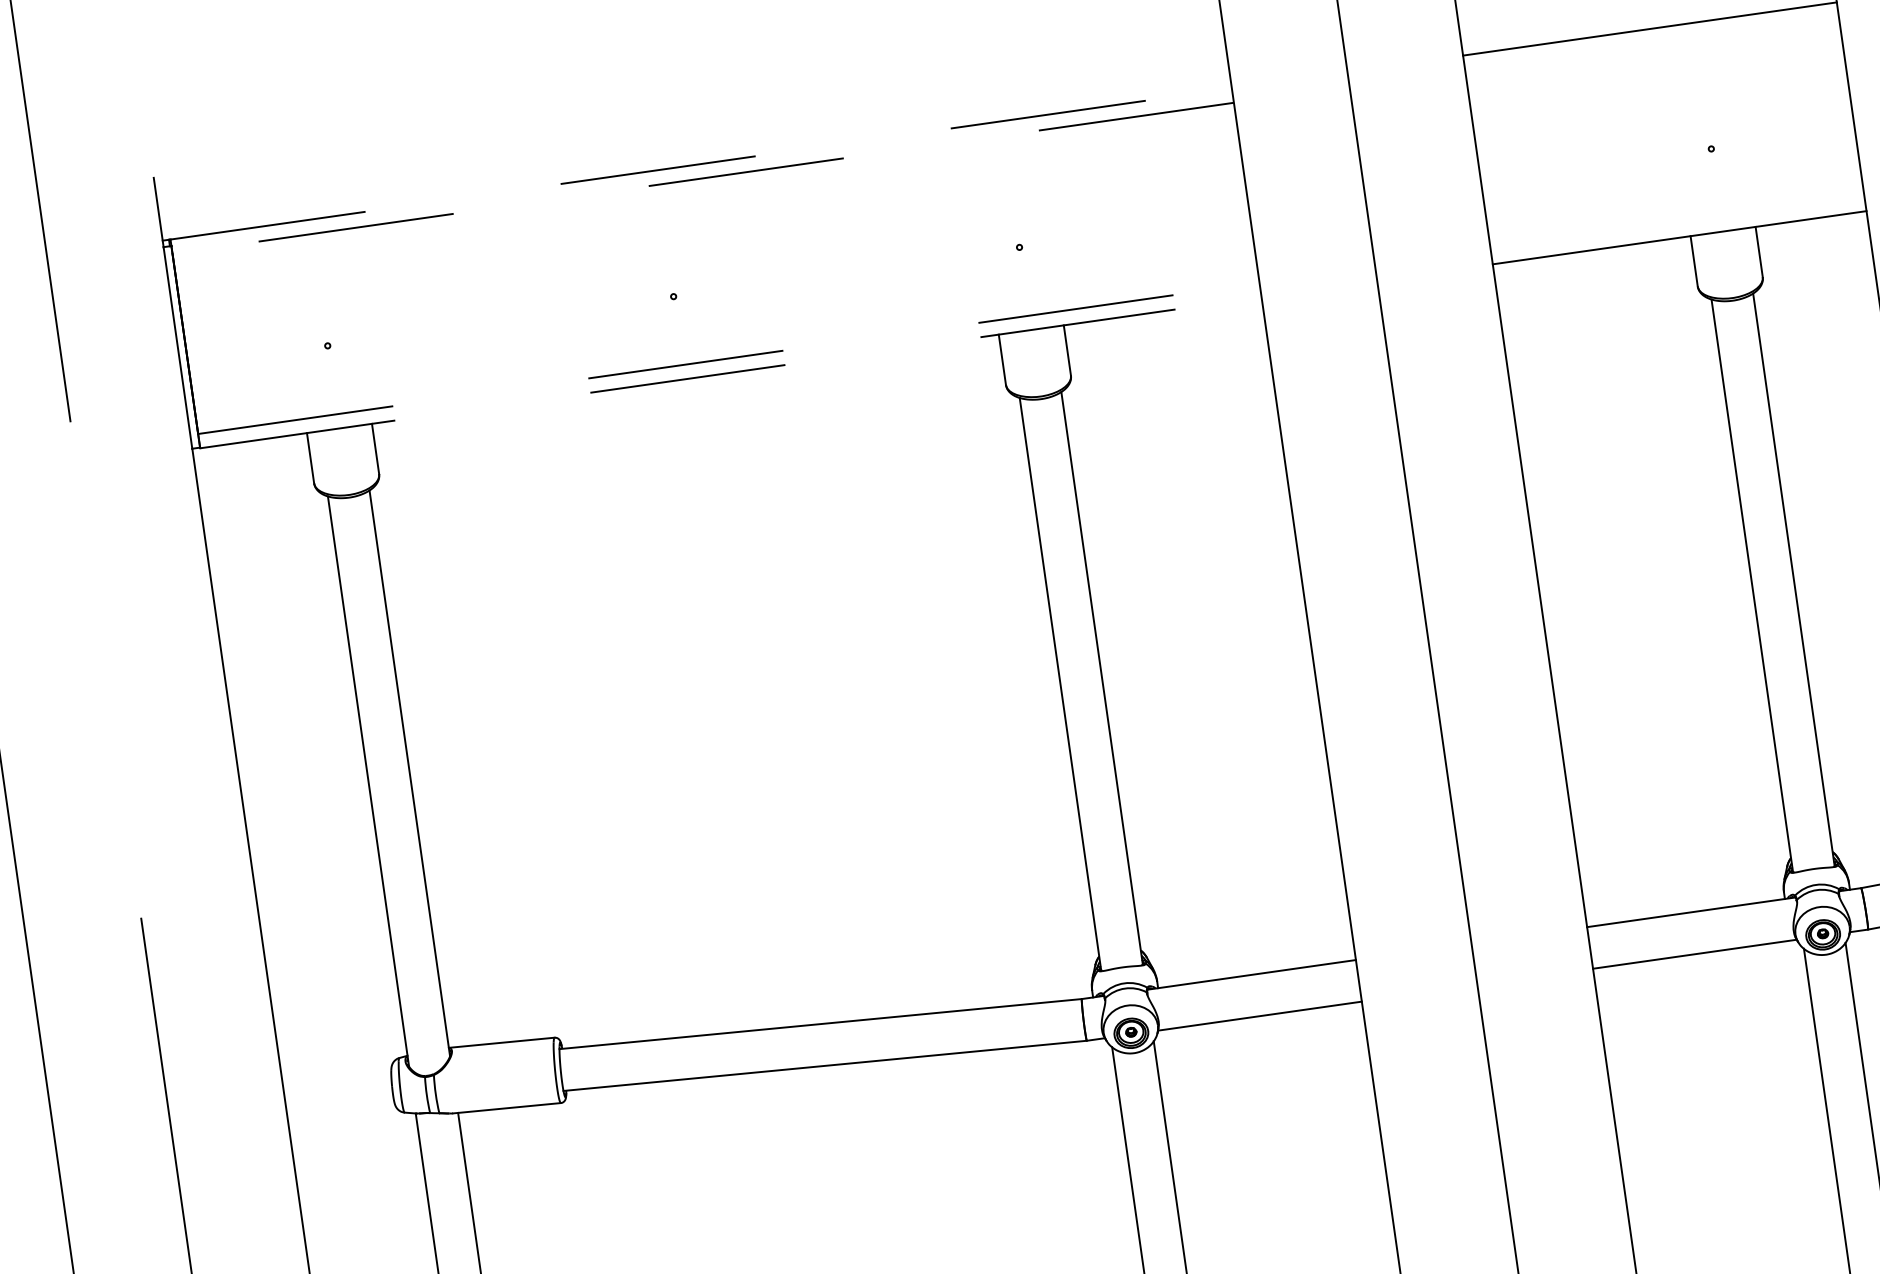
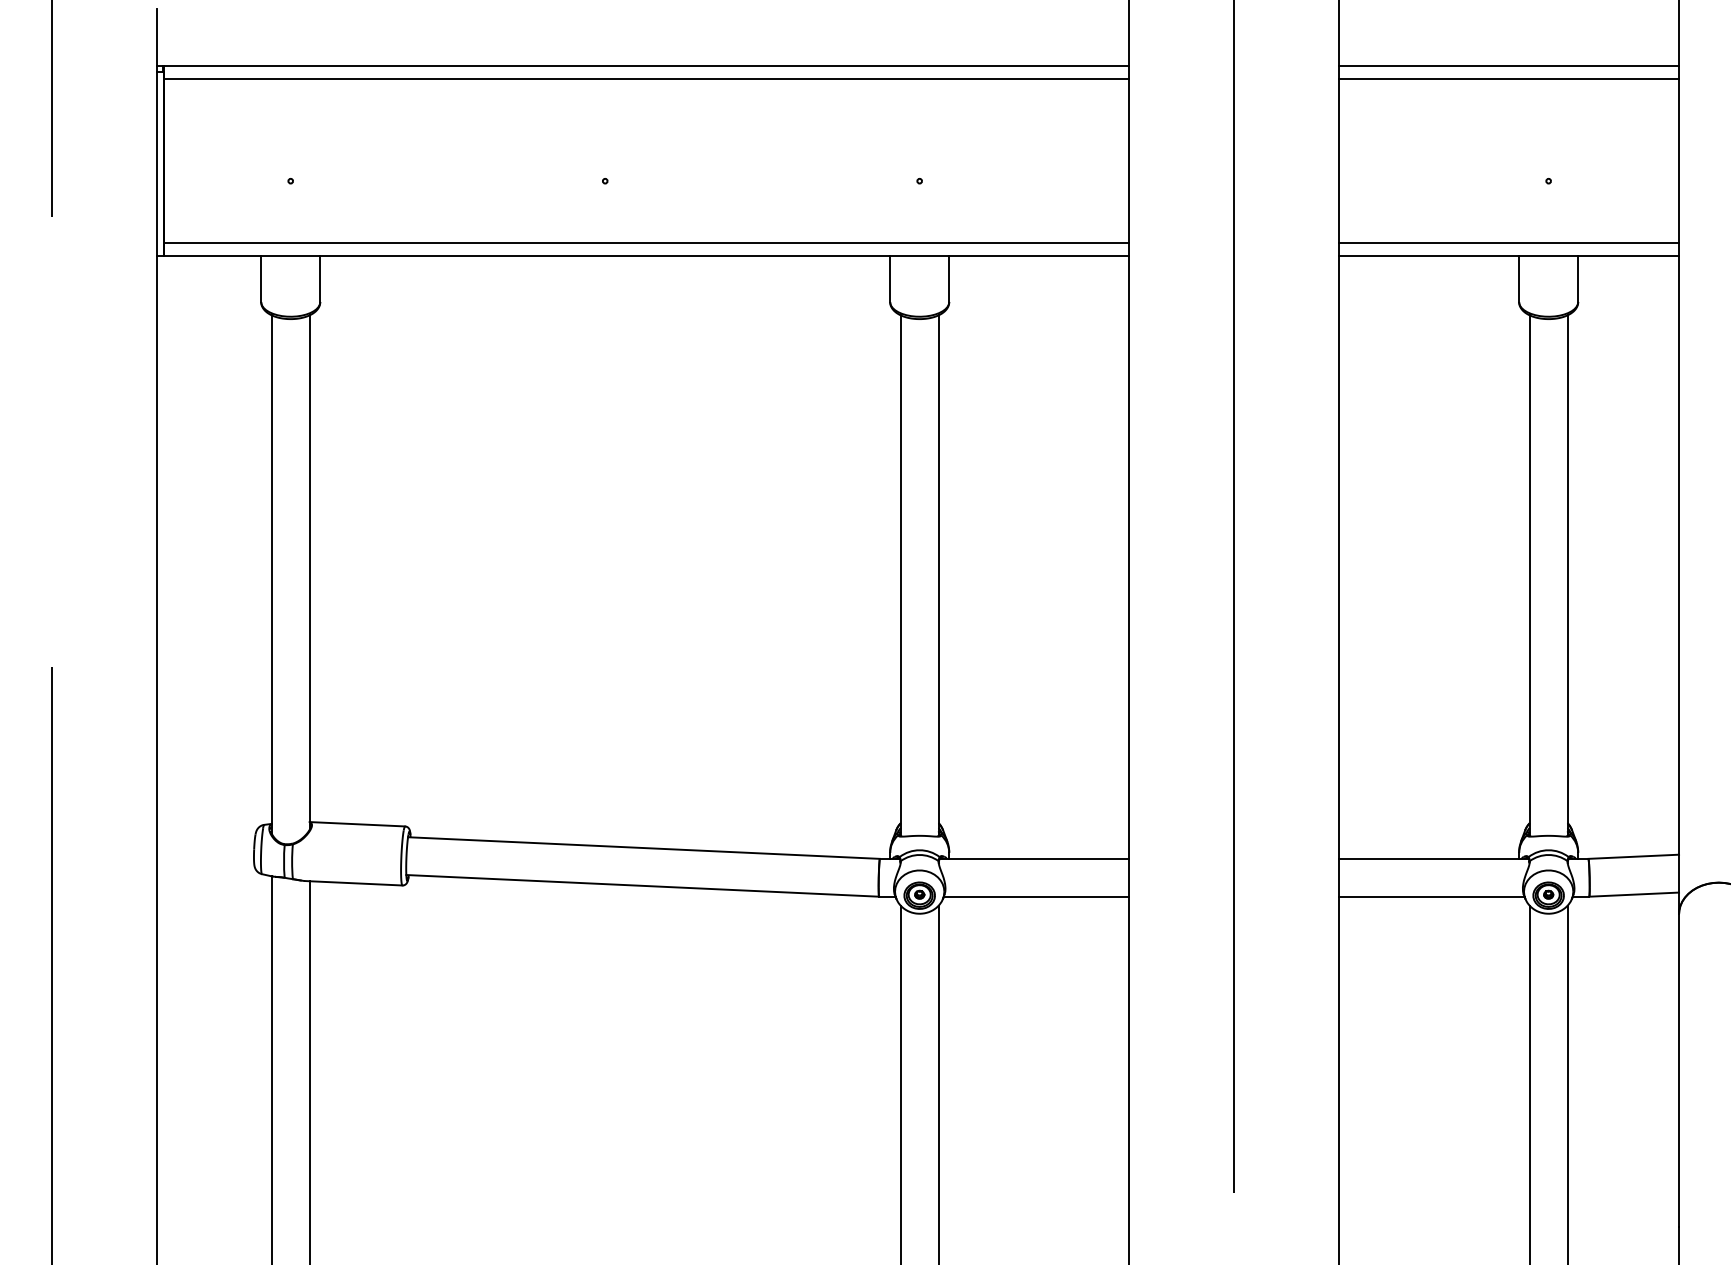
line: (1652, 43) -> (1509, 79), added
line: (702, 163) -> (647, 66), dashed -> solid
line: (703, 178) -> (646, 79), dashed -> solid
line: (1678, 223) -> (1509, 243), added
line: (729, 358) -> (647, 243), dashed -> solid
line: (731, 372) -> (647, 256), dashed -> solid

